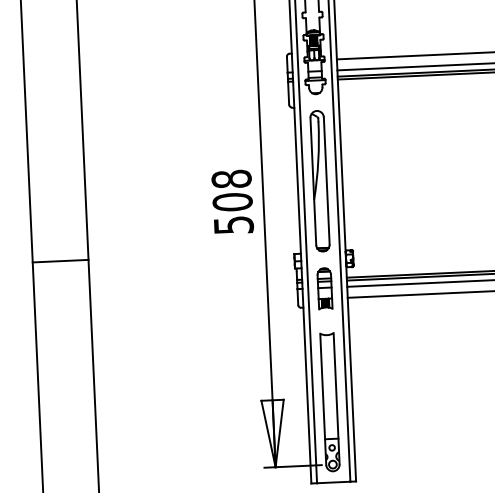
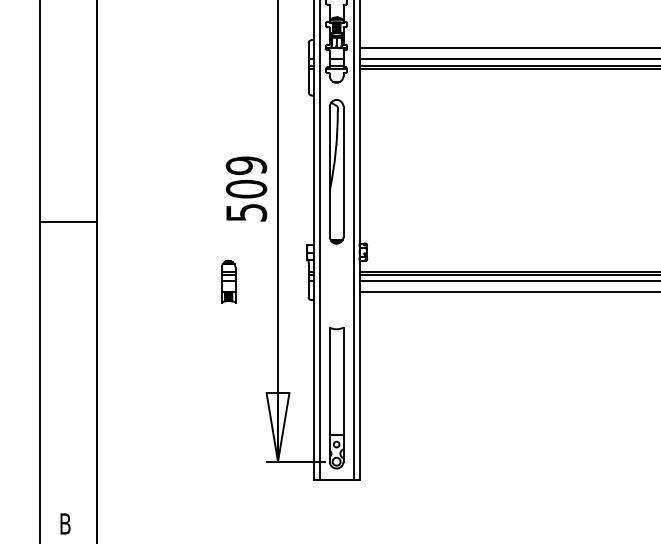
text: (231, 179) -> (246, 165), 508 -> 509
line: (60, 261) -> (67, 222), moved
part: (324, 288) -> (228, 281), moved

